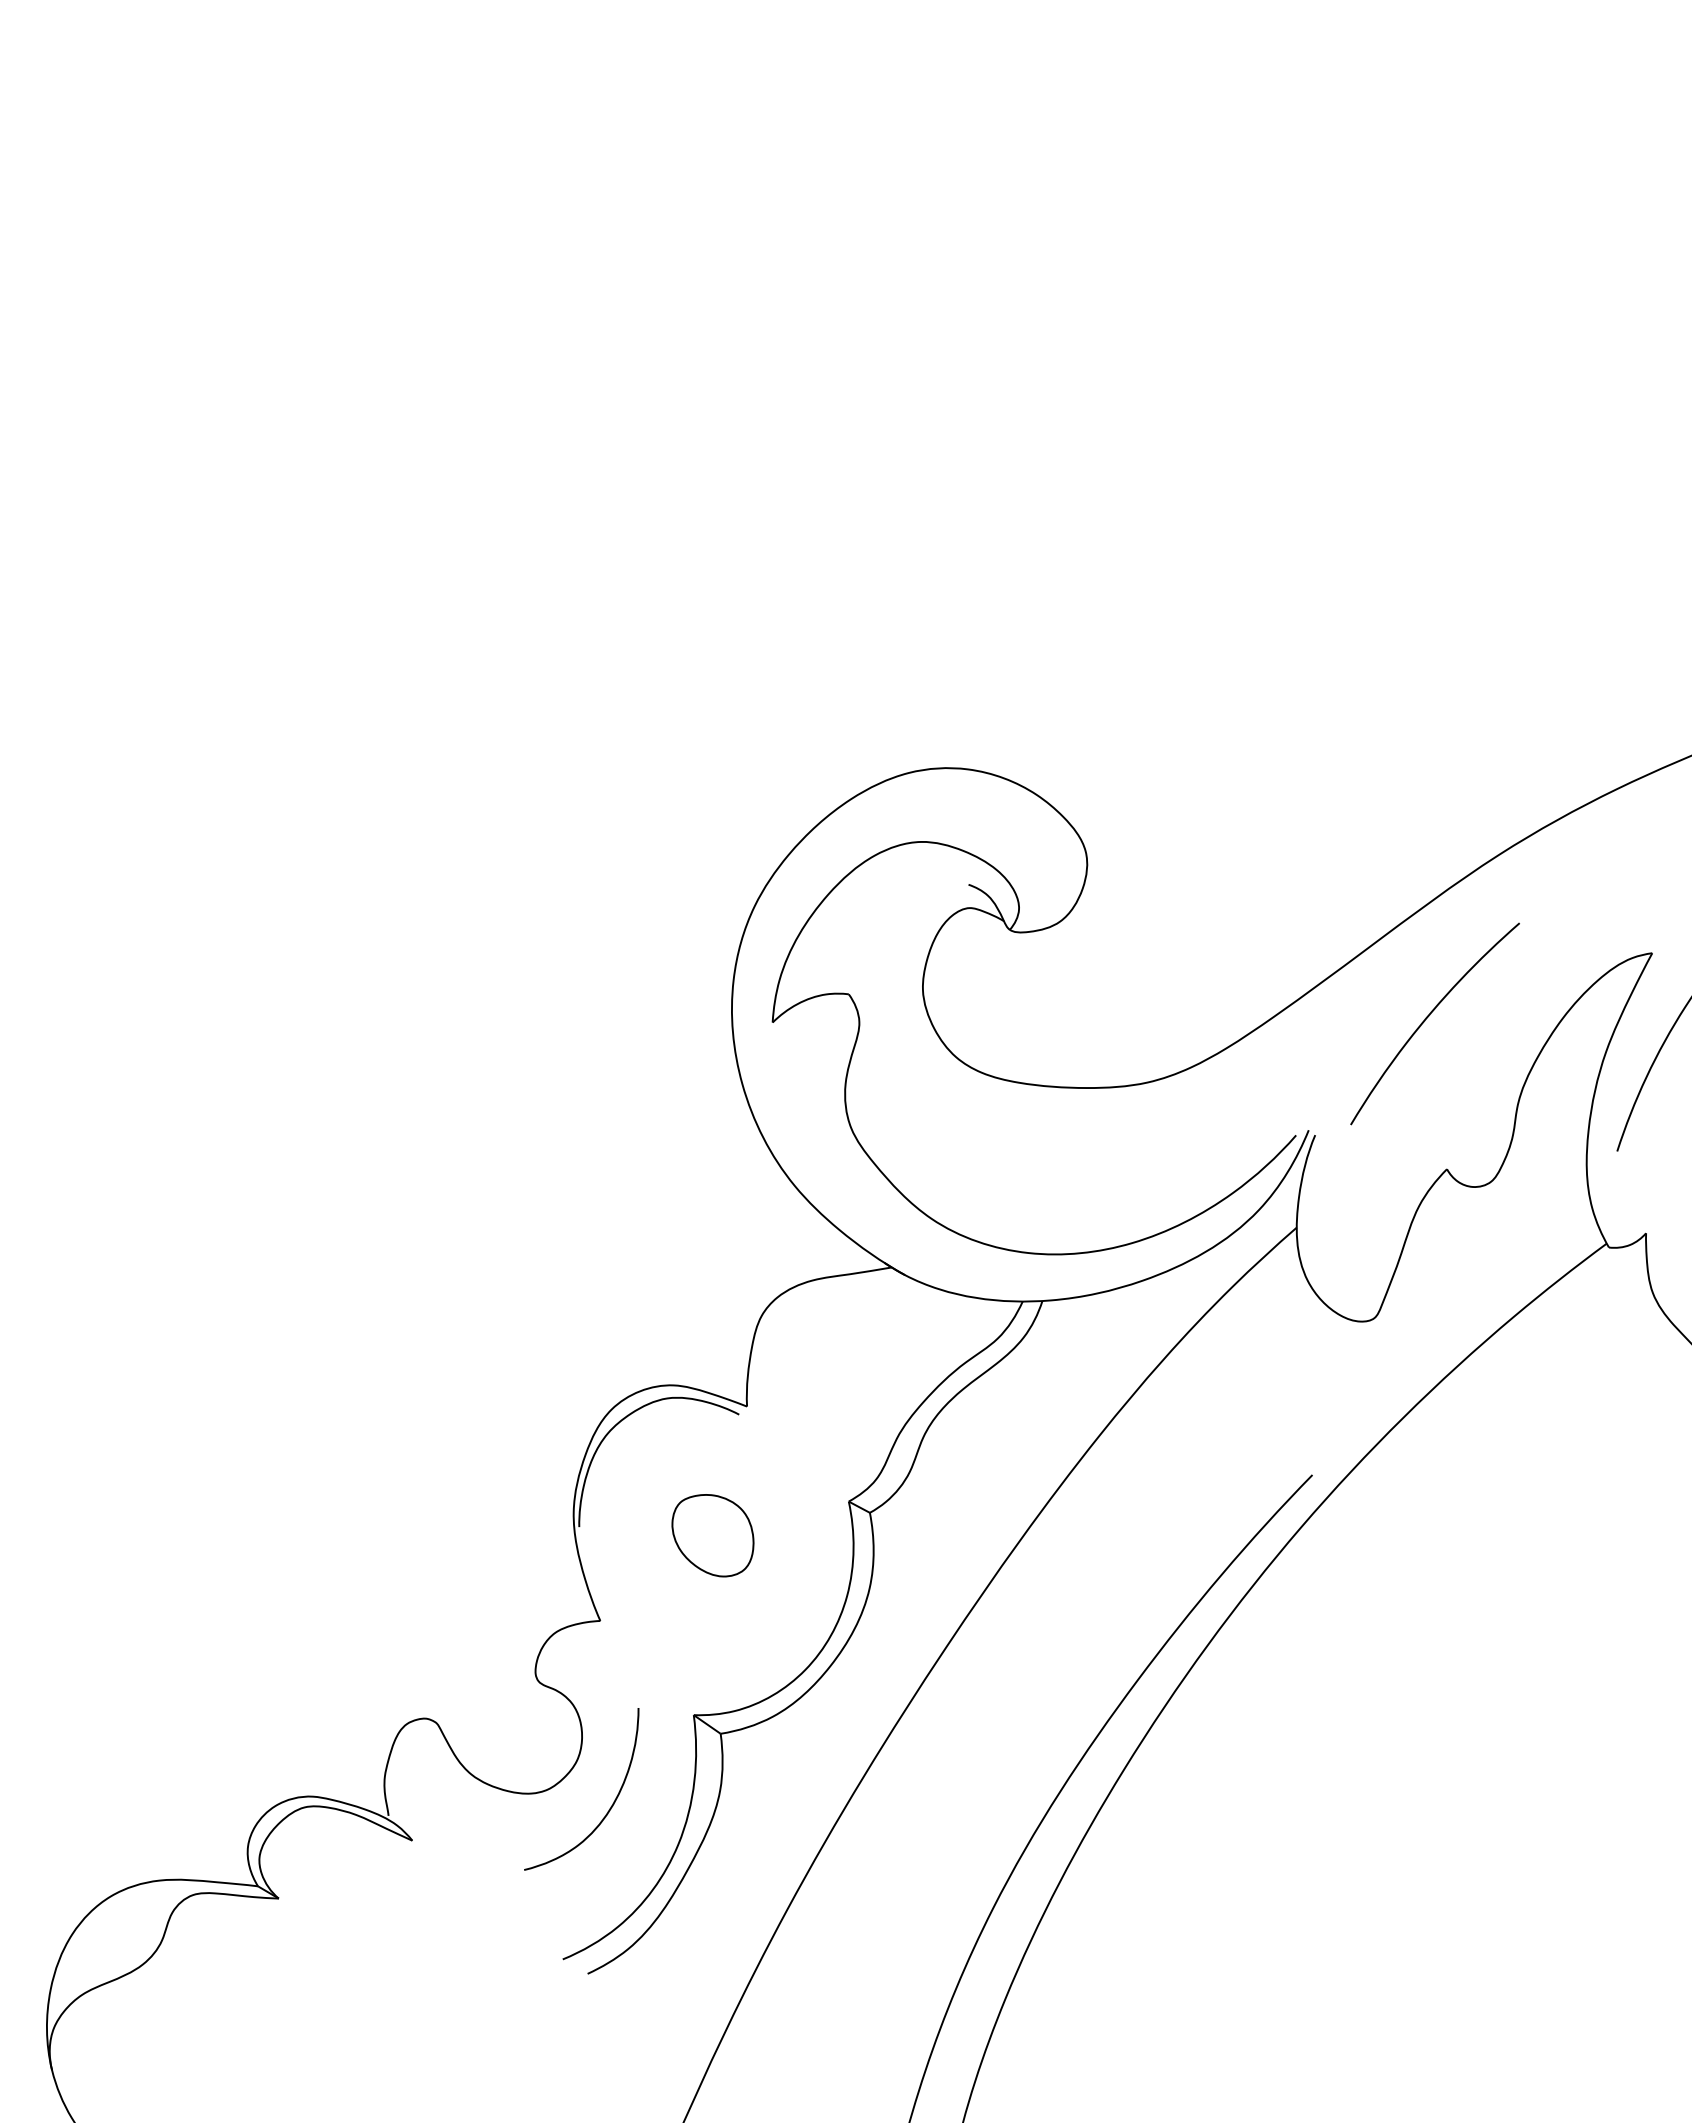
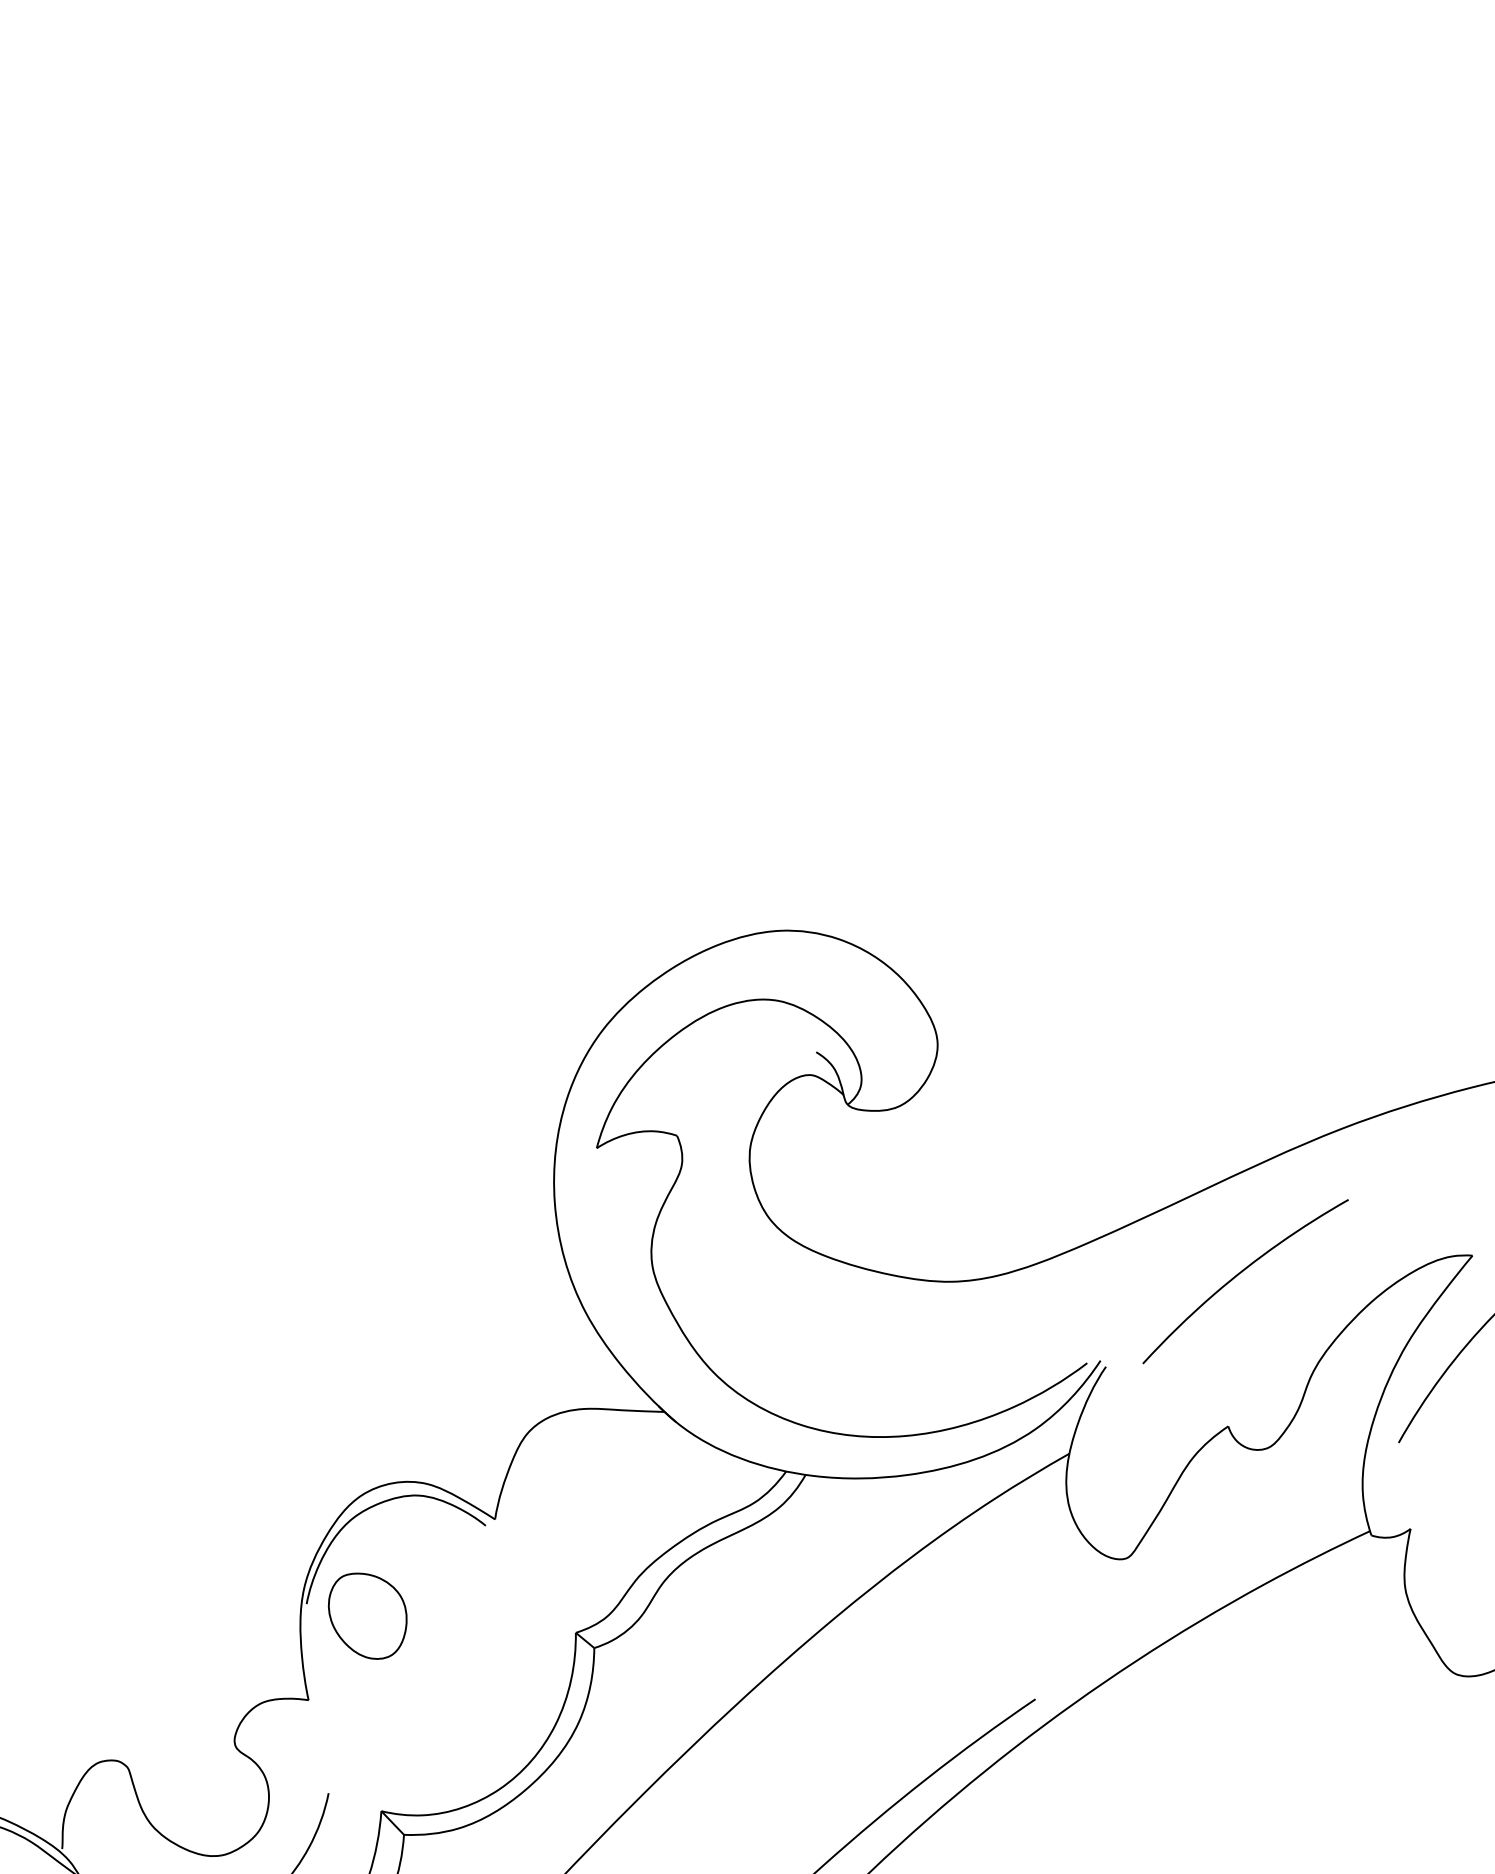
part: (712, 1535) -> (366, 1615), moved

